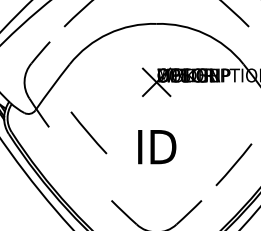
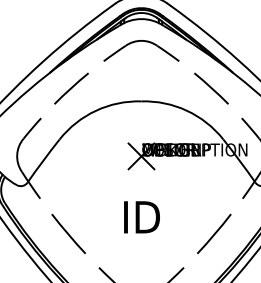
line: (88, 132) -> (68, 233), moved

